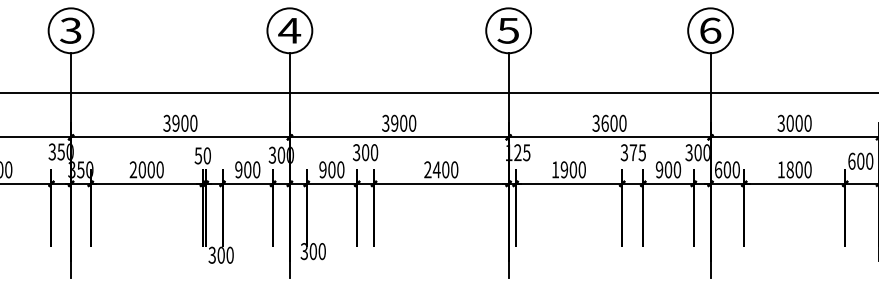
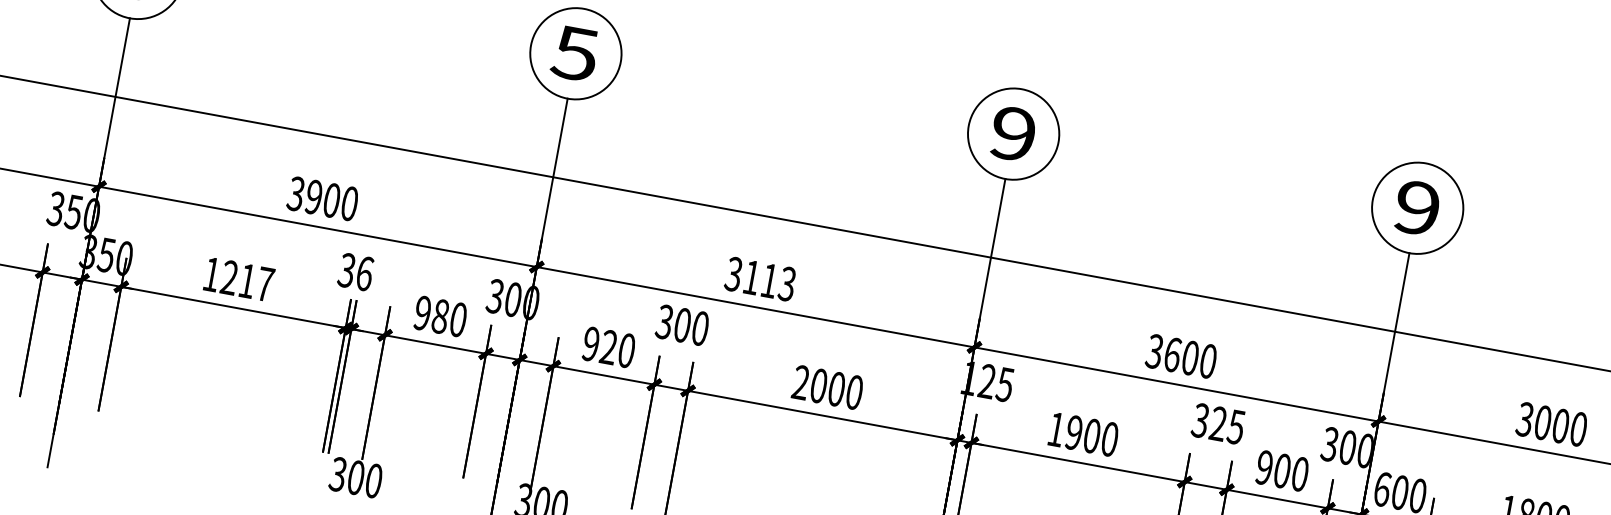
text: (289, 30) -> (575, 53), 4 -> 5
text: (507, 30) -> (1011, 133), 5 -> 9
text: (710, 30) -> (1417, 207), 6 -> 9
text: (403, 122) -> (769, 278), 3900 -> 3113
text: (633, 152) -> (1218, 423), 375 -> 325
text: (203, 155) -> (357, 271), 50 -> 36
text: (146, 169) -> (238, 278), 2000 -> 1217
text: (247, 169) -> (440, 315), 900 -> 980
text: (331, 169) -> (608, 346), 900 -> 920
text: (436, 169) -> (818, 385), 2400 -> 2000

